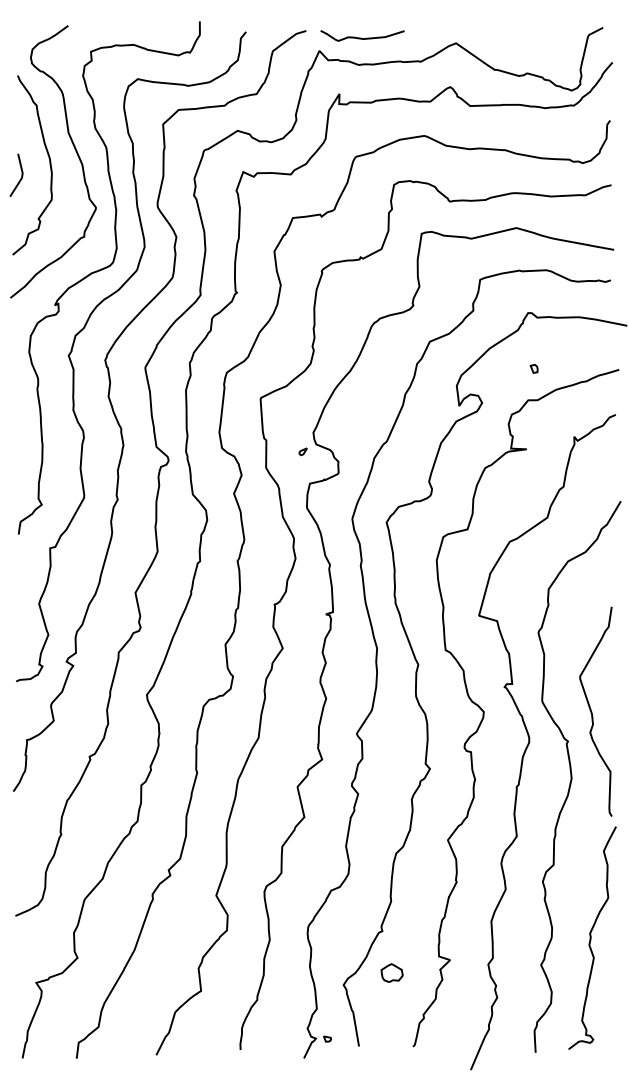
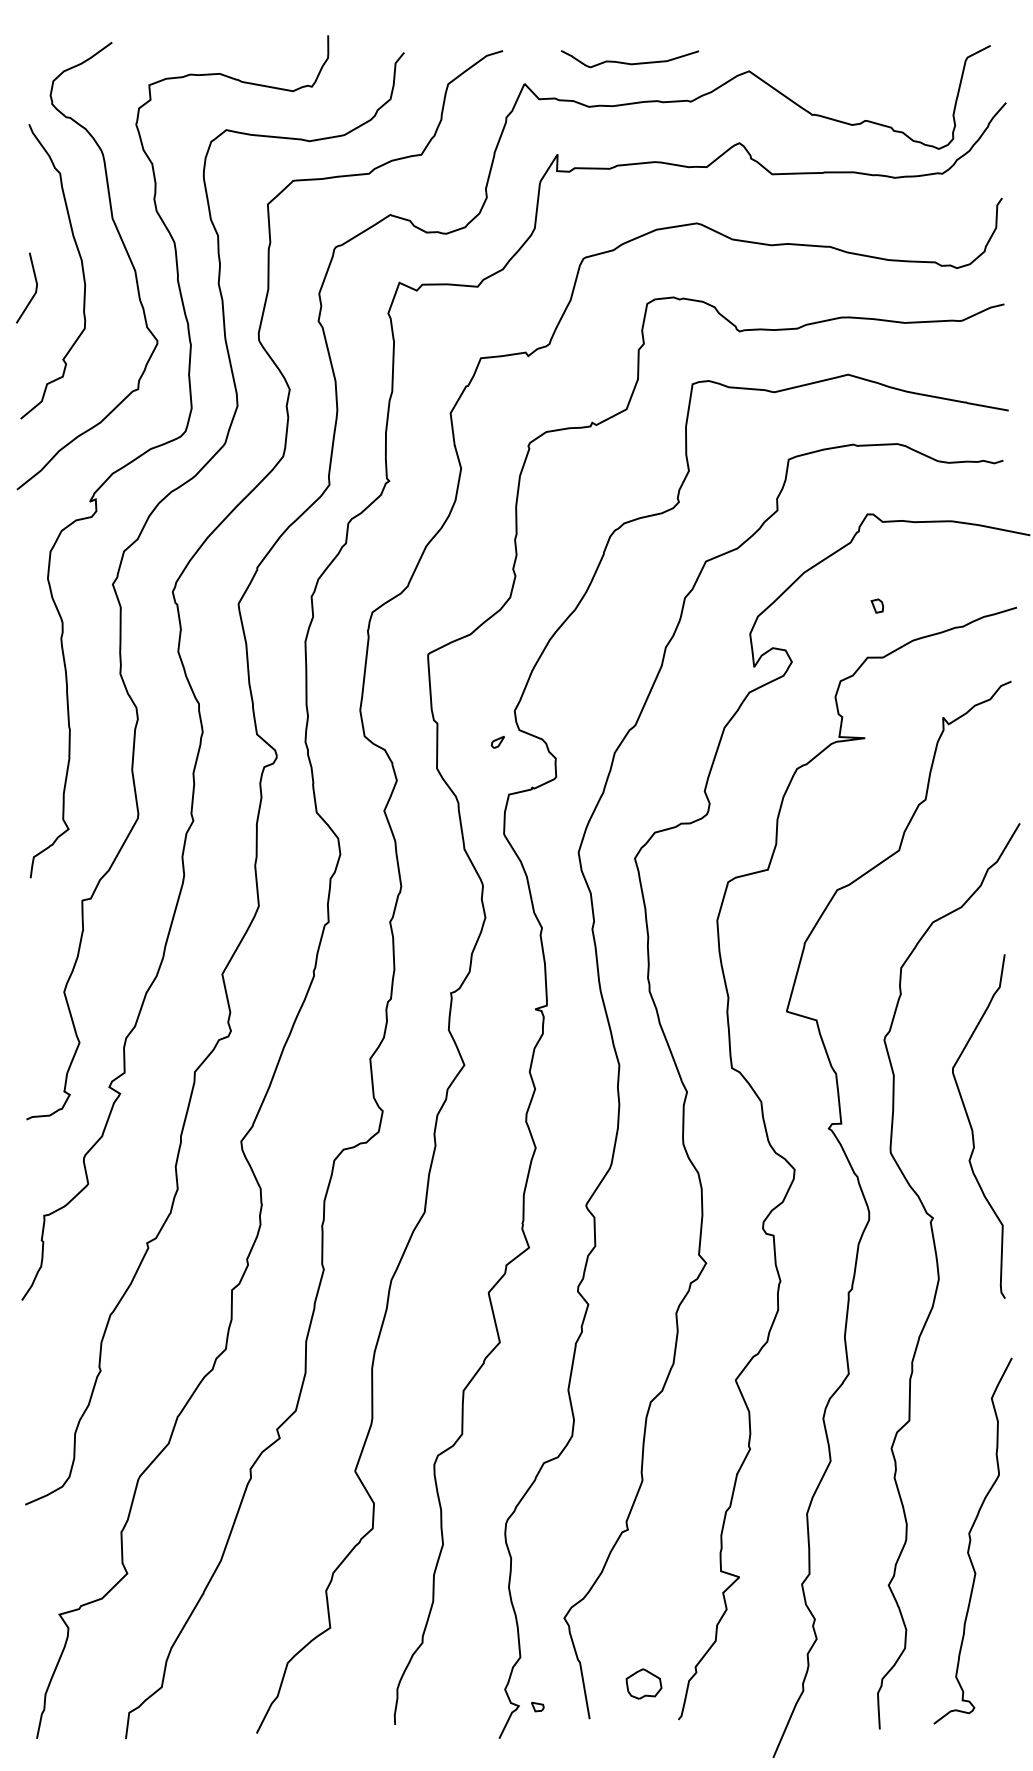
curve: (361, 37) -> (628, 61), moved
curve: (592, 711) -> (973, 1126), moved
part: (391, 972) -> (642, 1682), moved

